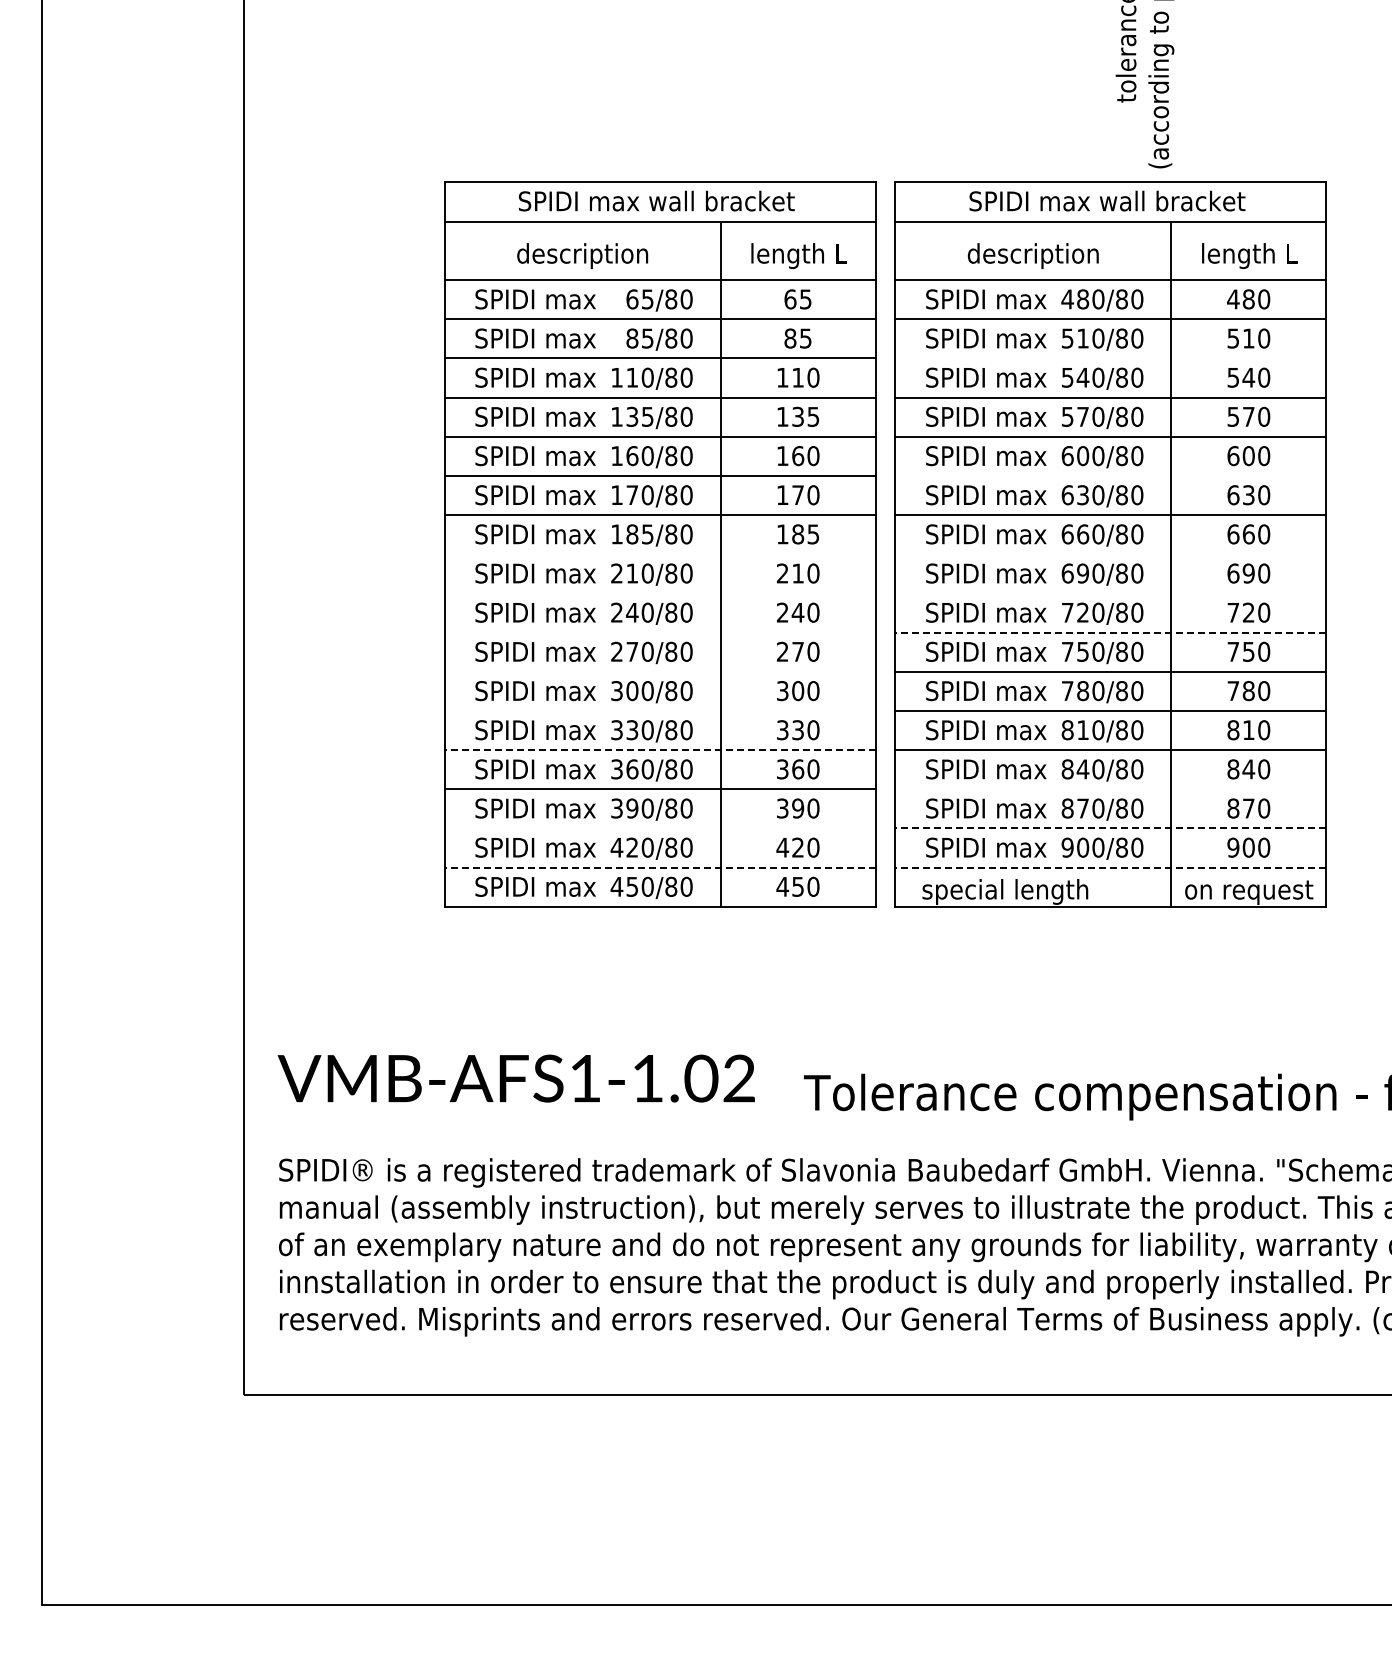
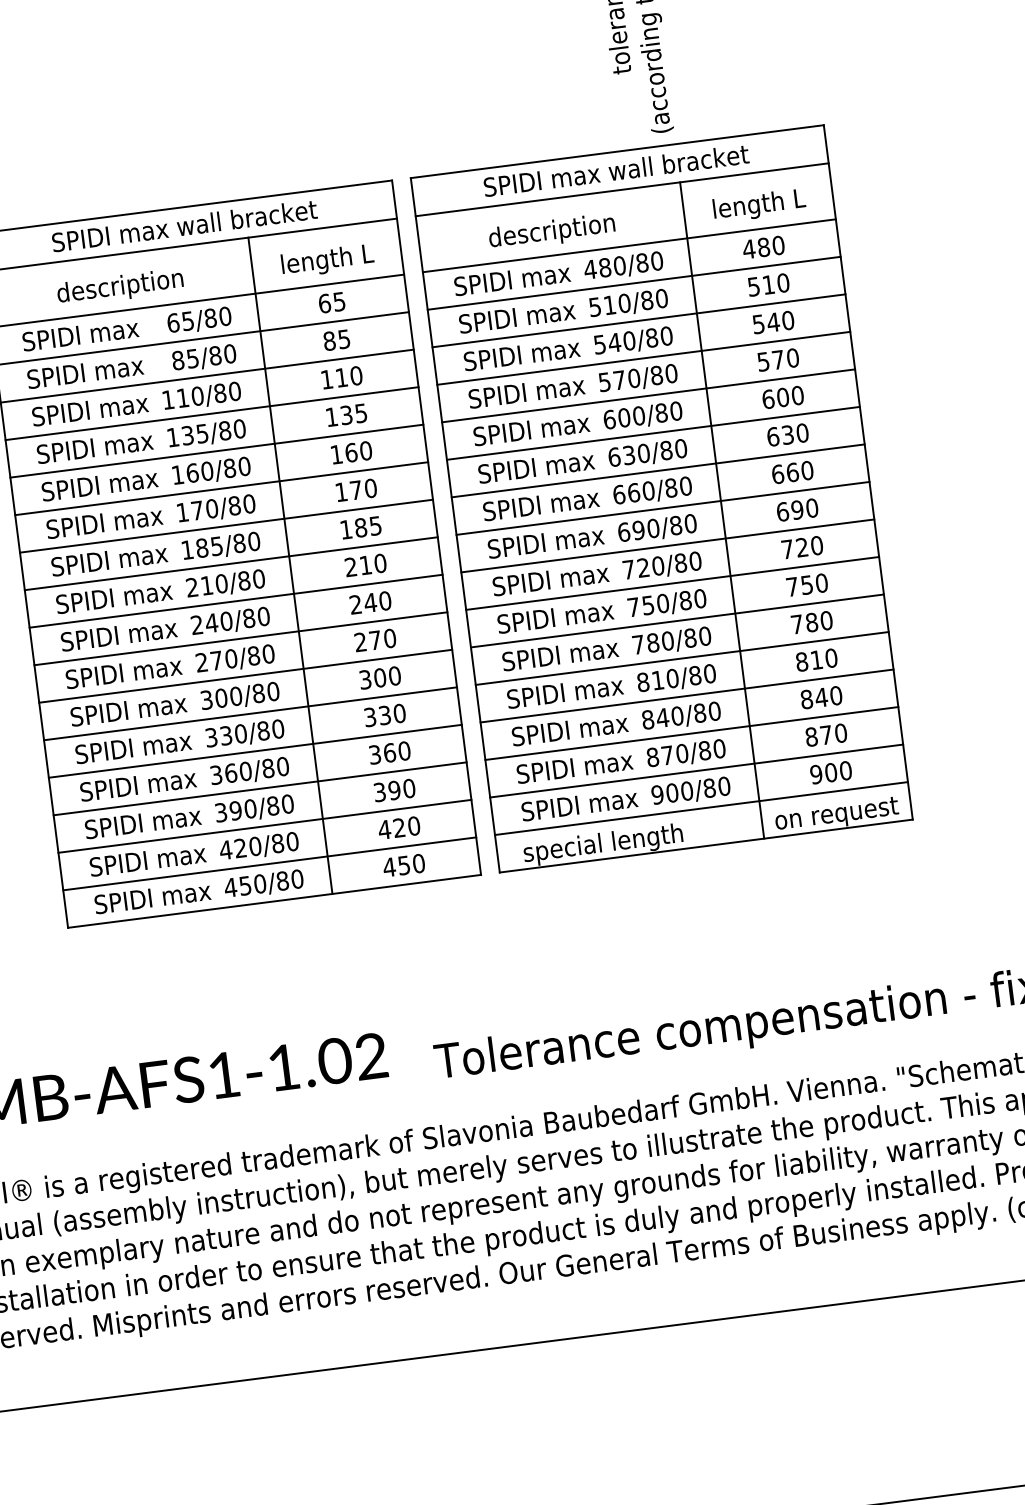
line: (1110, 358) -> (638, 320), added
line: (1110, 475) -> (652, 433), added
line: (659, 554) -> (230, 564), added
line: (1110, 554) -> (662, 508), added
line: (659, 593) -> (235, 601), added
line: (1110, 593) -> (667, 546), added
line: (659, 632) -> (240, 638), added
line: (1110, 632) -> (672, 583), dashed -> solid
line: (659, 671) -> (244, 676), added
line: (659, 710) -> (249, 713), added
line: (660, 750) -> (255, 751), dashed -> solid
line: (1110, 789) -> (691, 733), added
line: (659, 828) -> (264, 826), added
line: (1110, 828) -> (696, 771), dashed -> solid
line: (660, 867) -> (269, 863), dashed -> solid
line: (1110, 867) -> (701, 808), dashed -> solid

